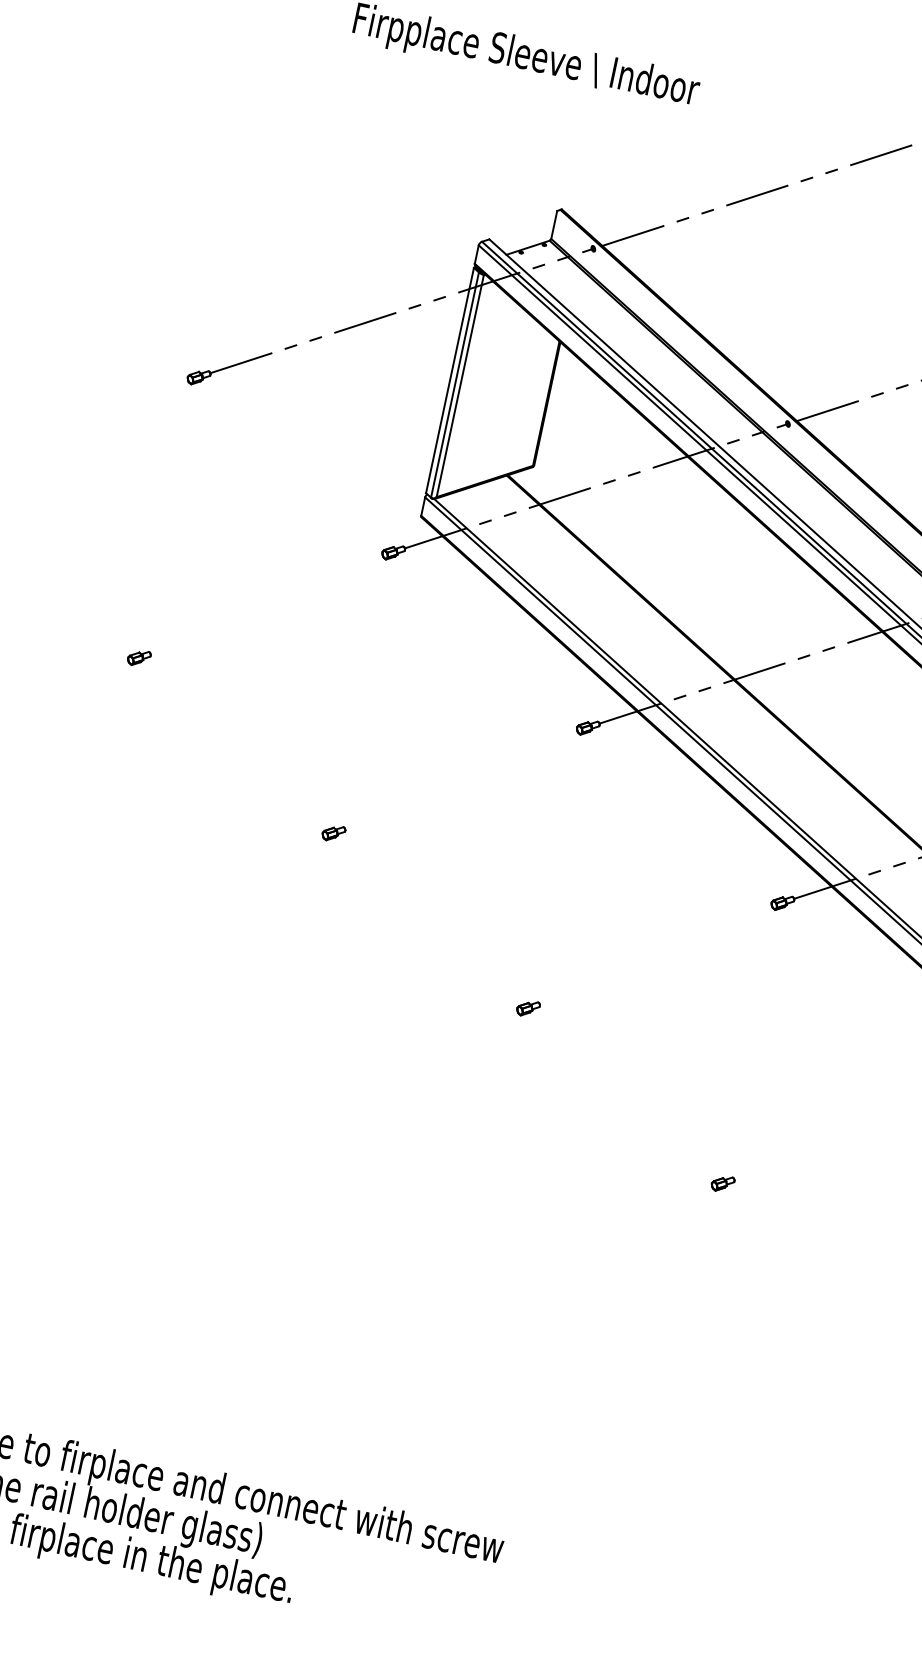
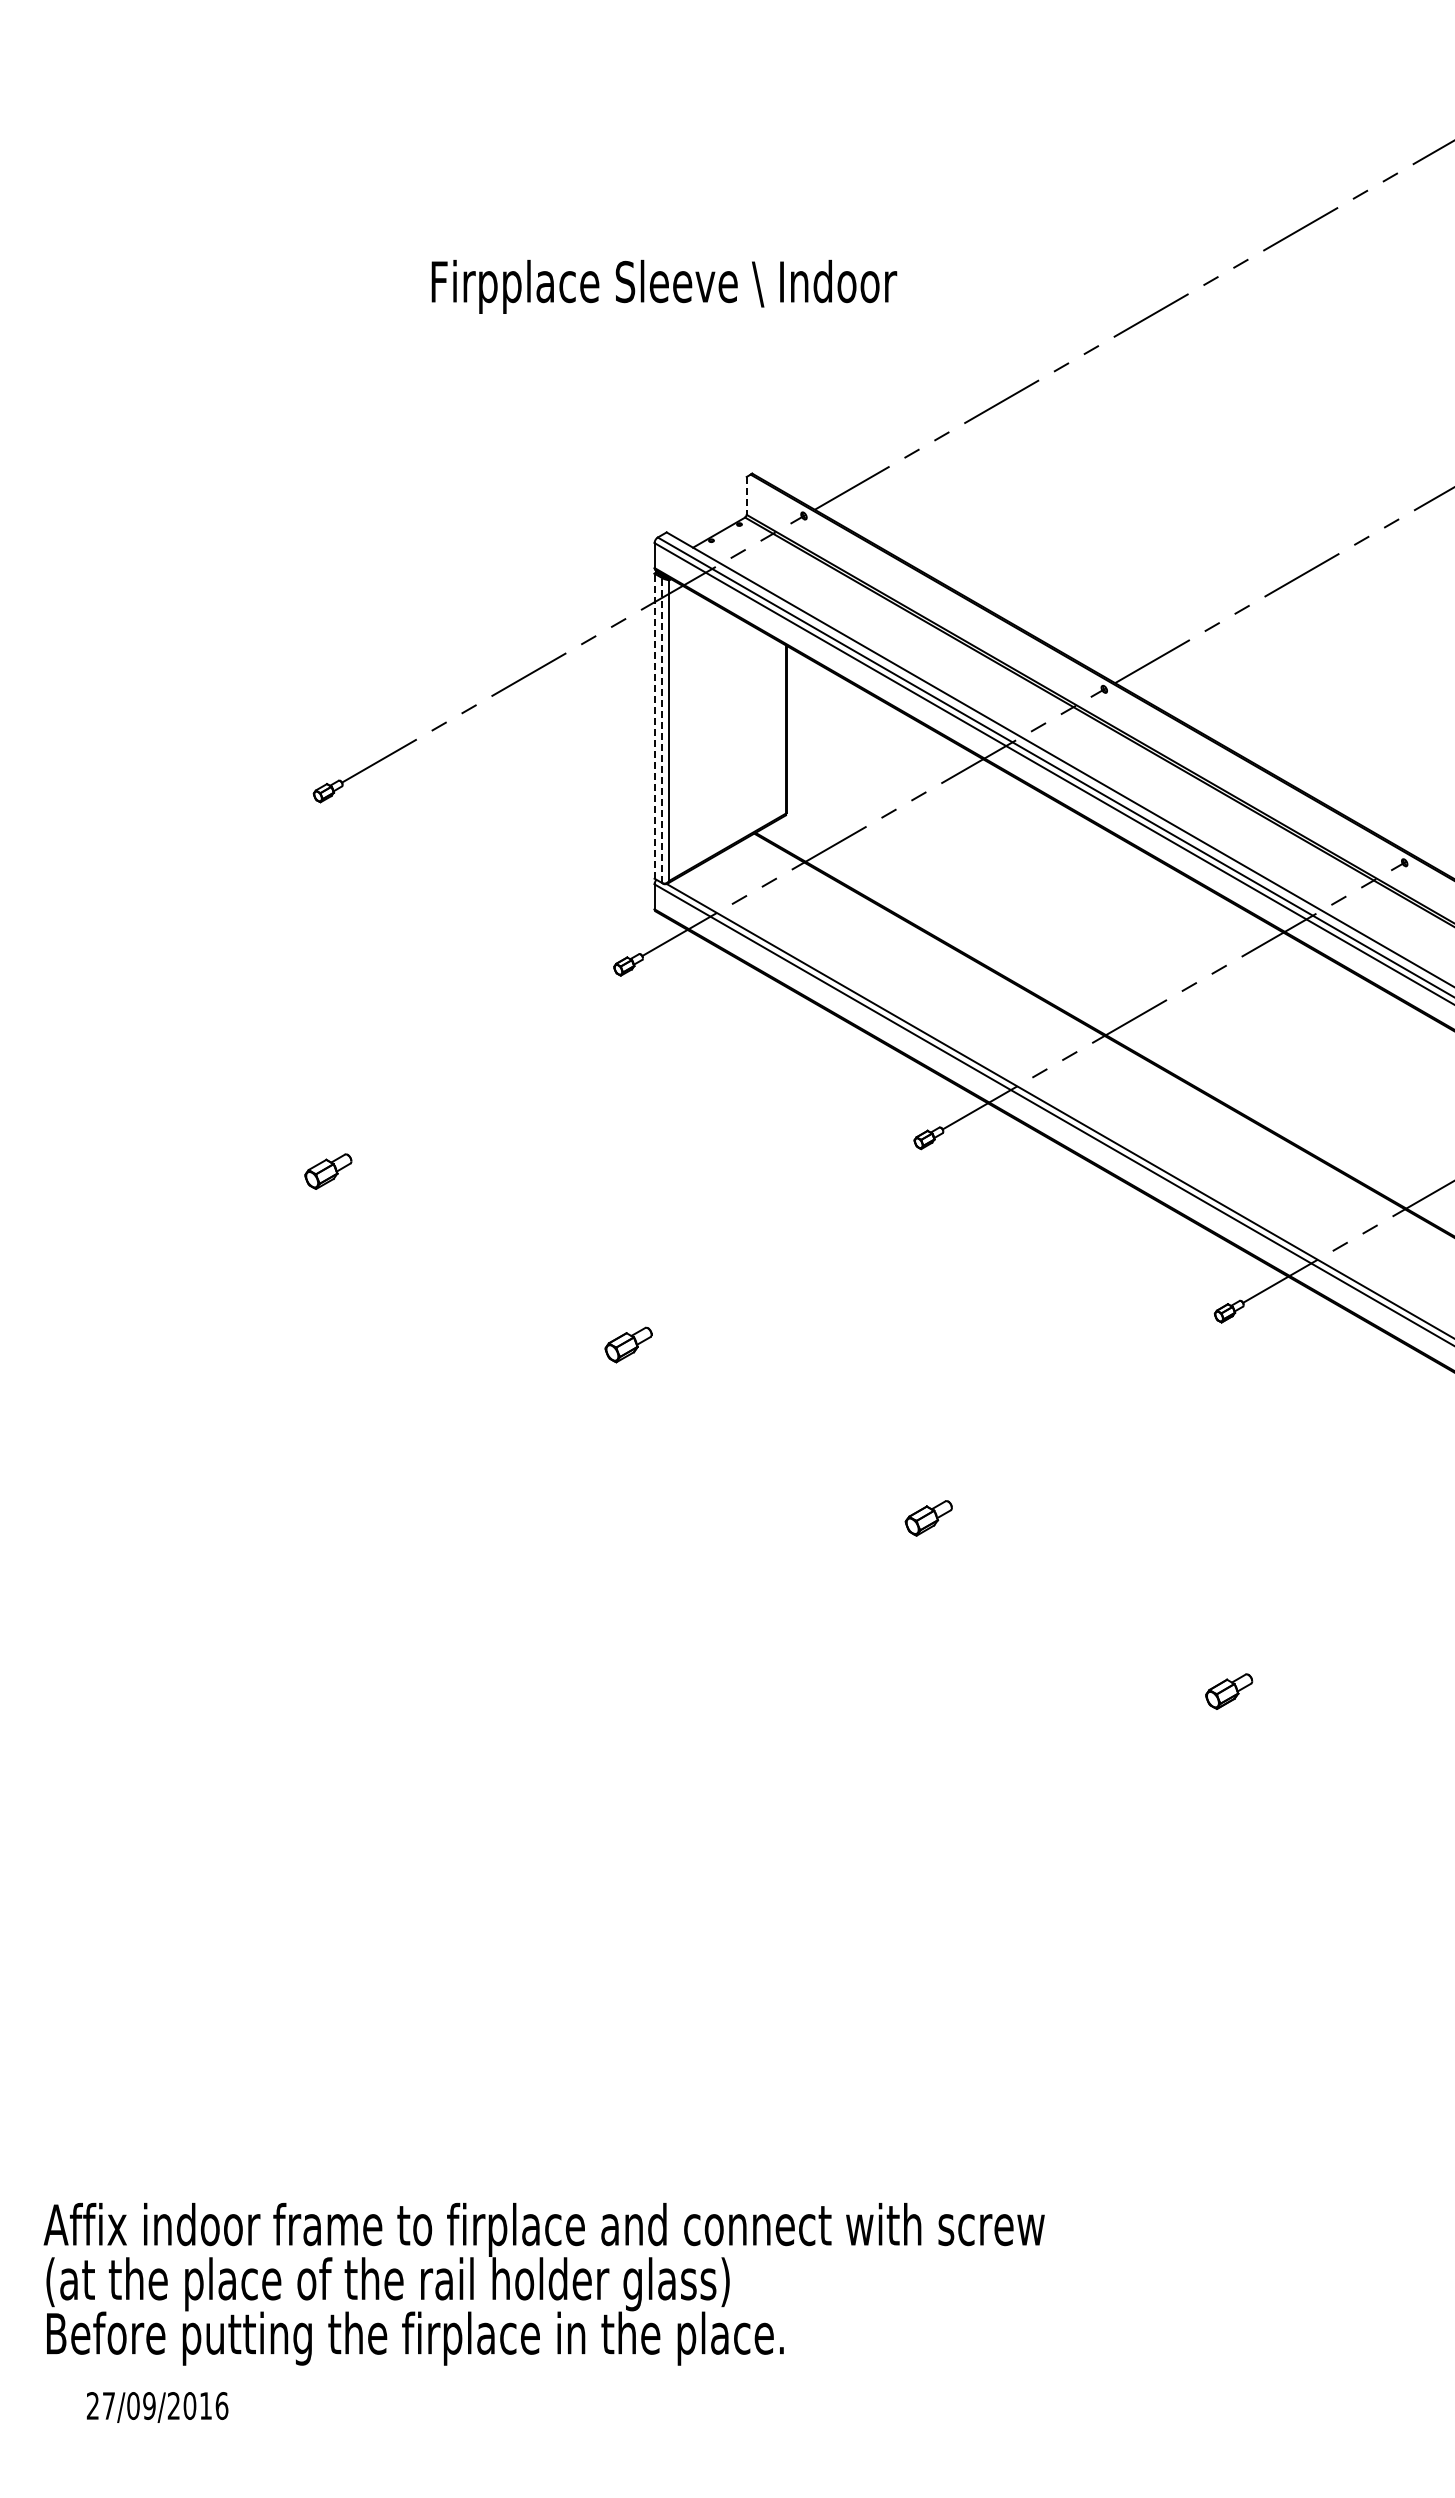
line: (554, 224) -> (746, 495), solid -> dashed
line: (449, 380) -> (654, 726), solid -> dashed
line: (455, 385) -> (662, 730), solid -> dashed
part: (138, 658) -> (327, 1171), size x1.6
part: (333, 833) -> (628, 1344), size x1.6
part: (527, 1008) -> (928, 1518), size x1.6
part: (723, 1183) -> (1229, 1691), size x1.6

